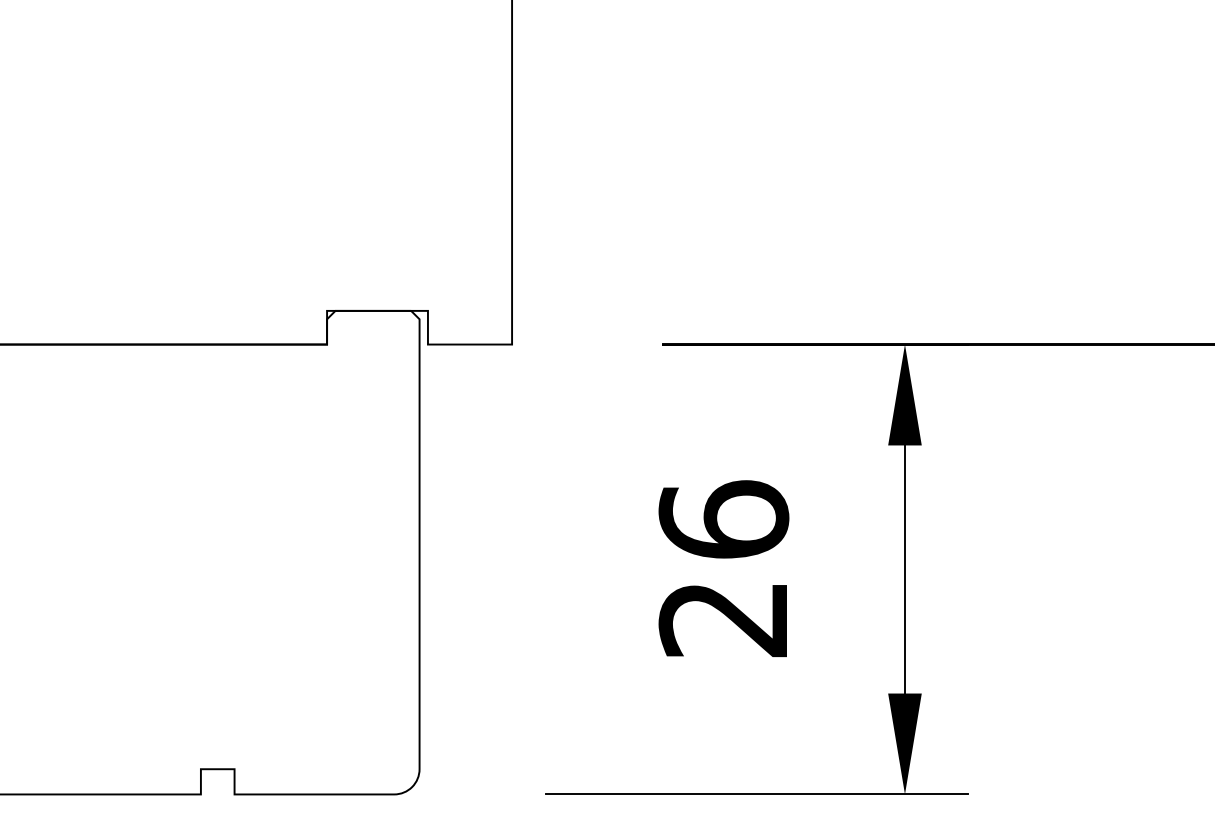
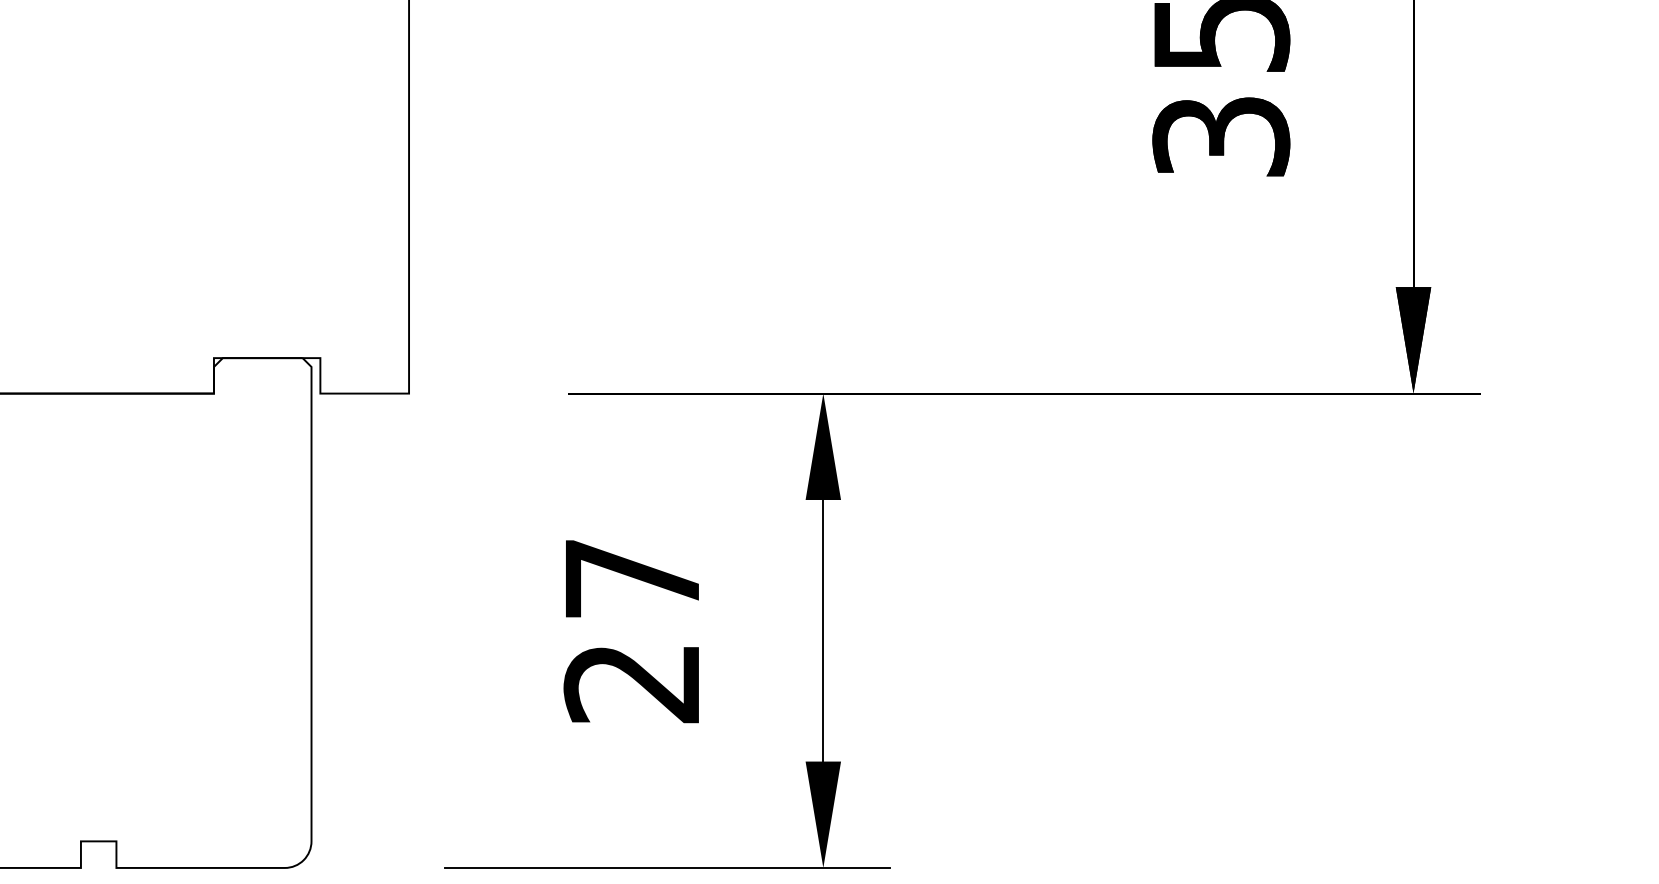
text: (723, 518) -> (632, 577), 26 -> 27

